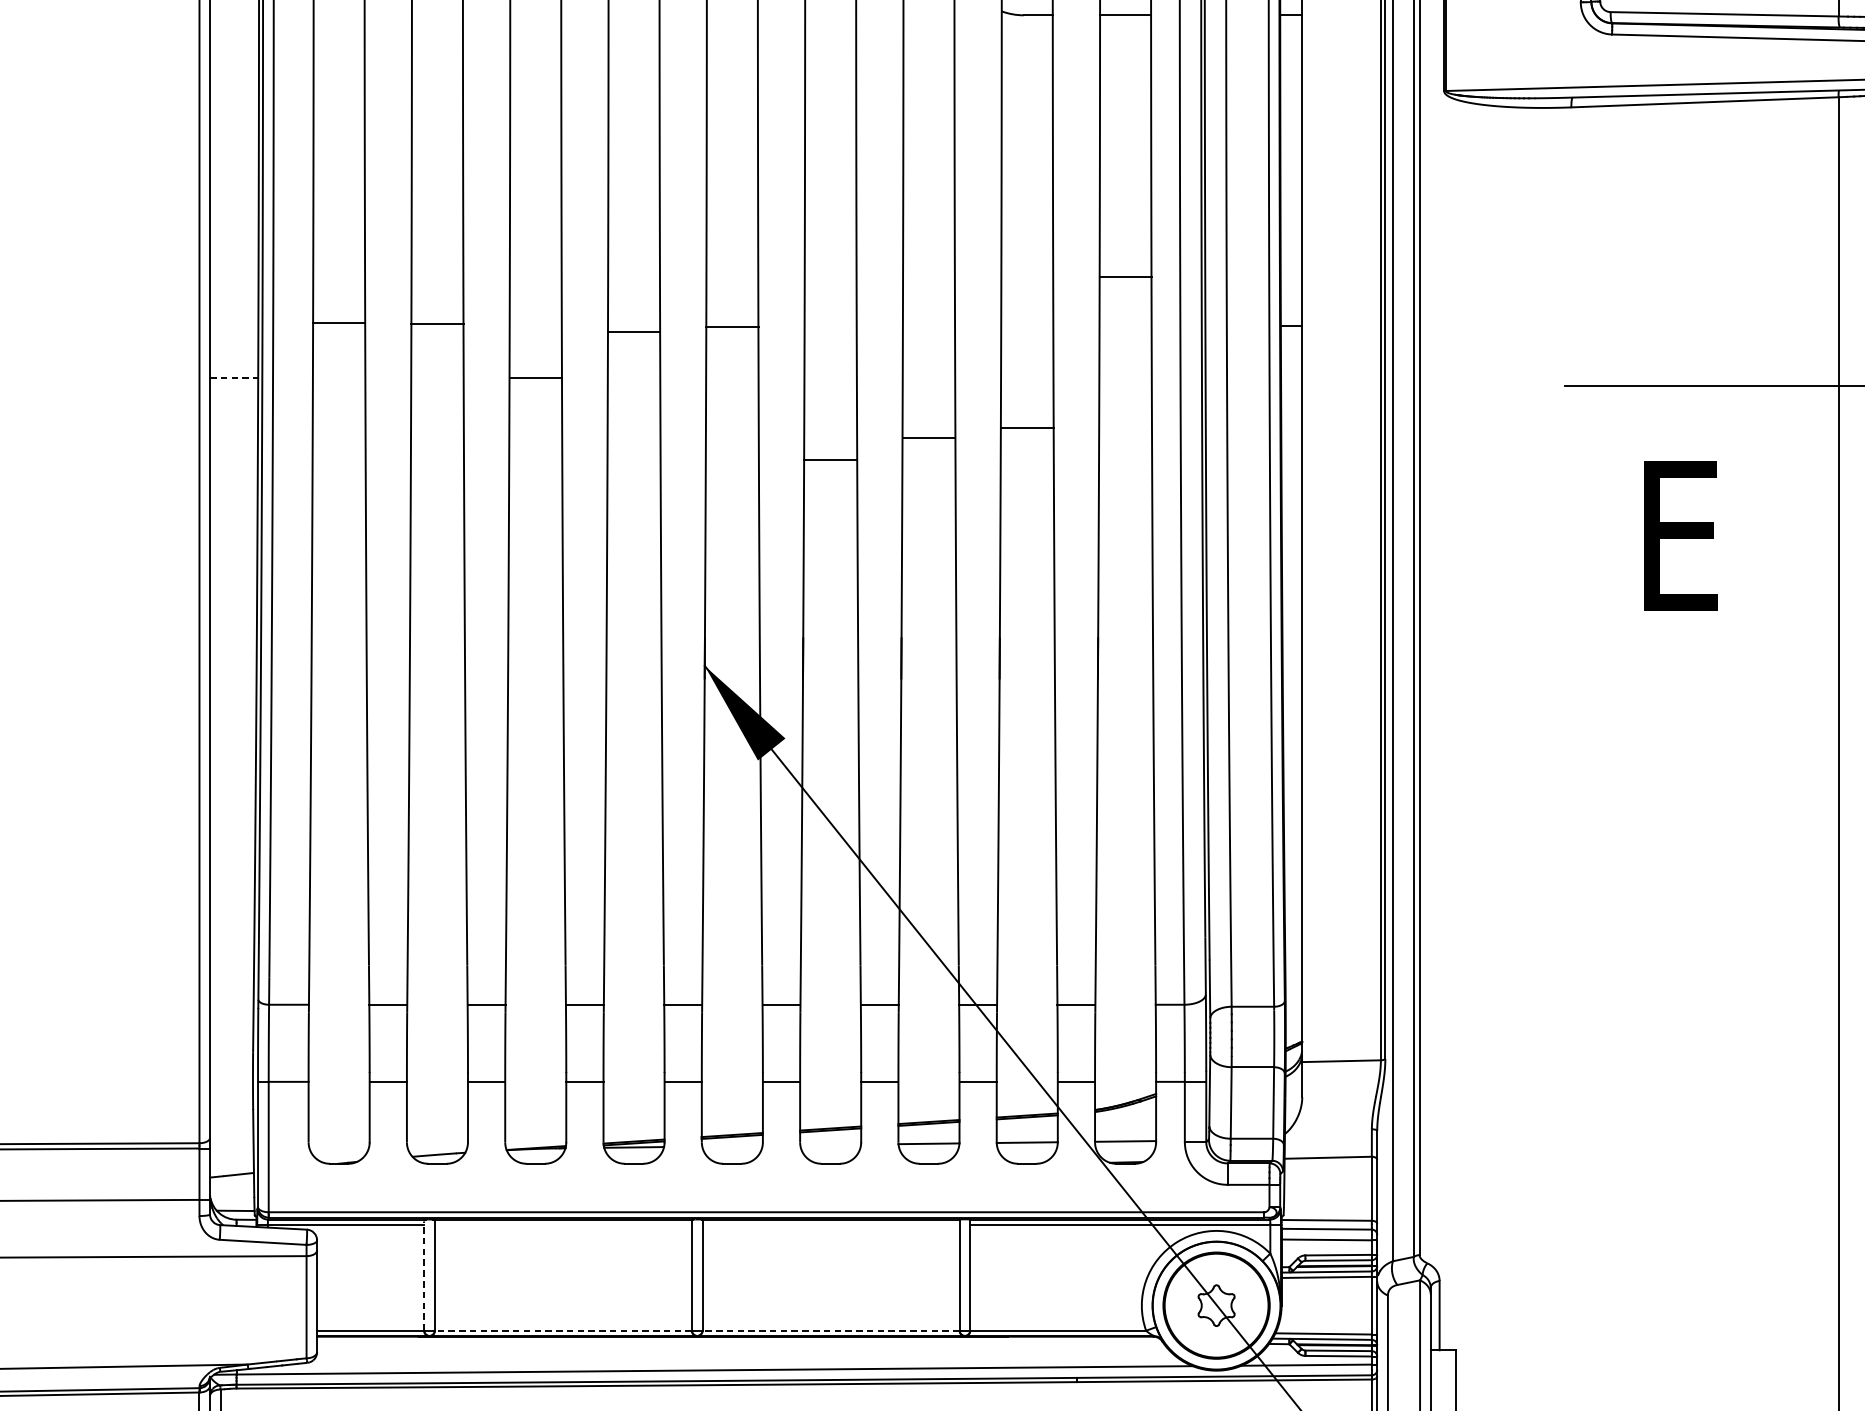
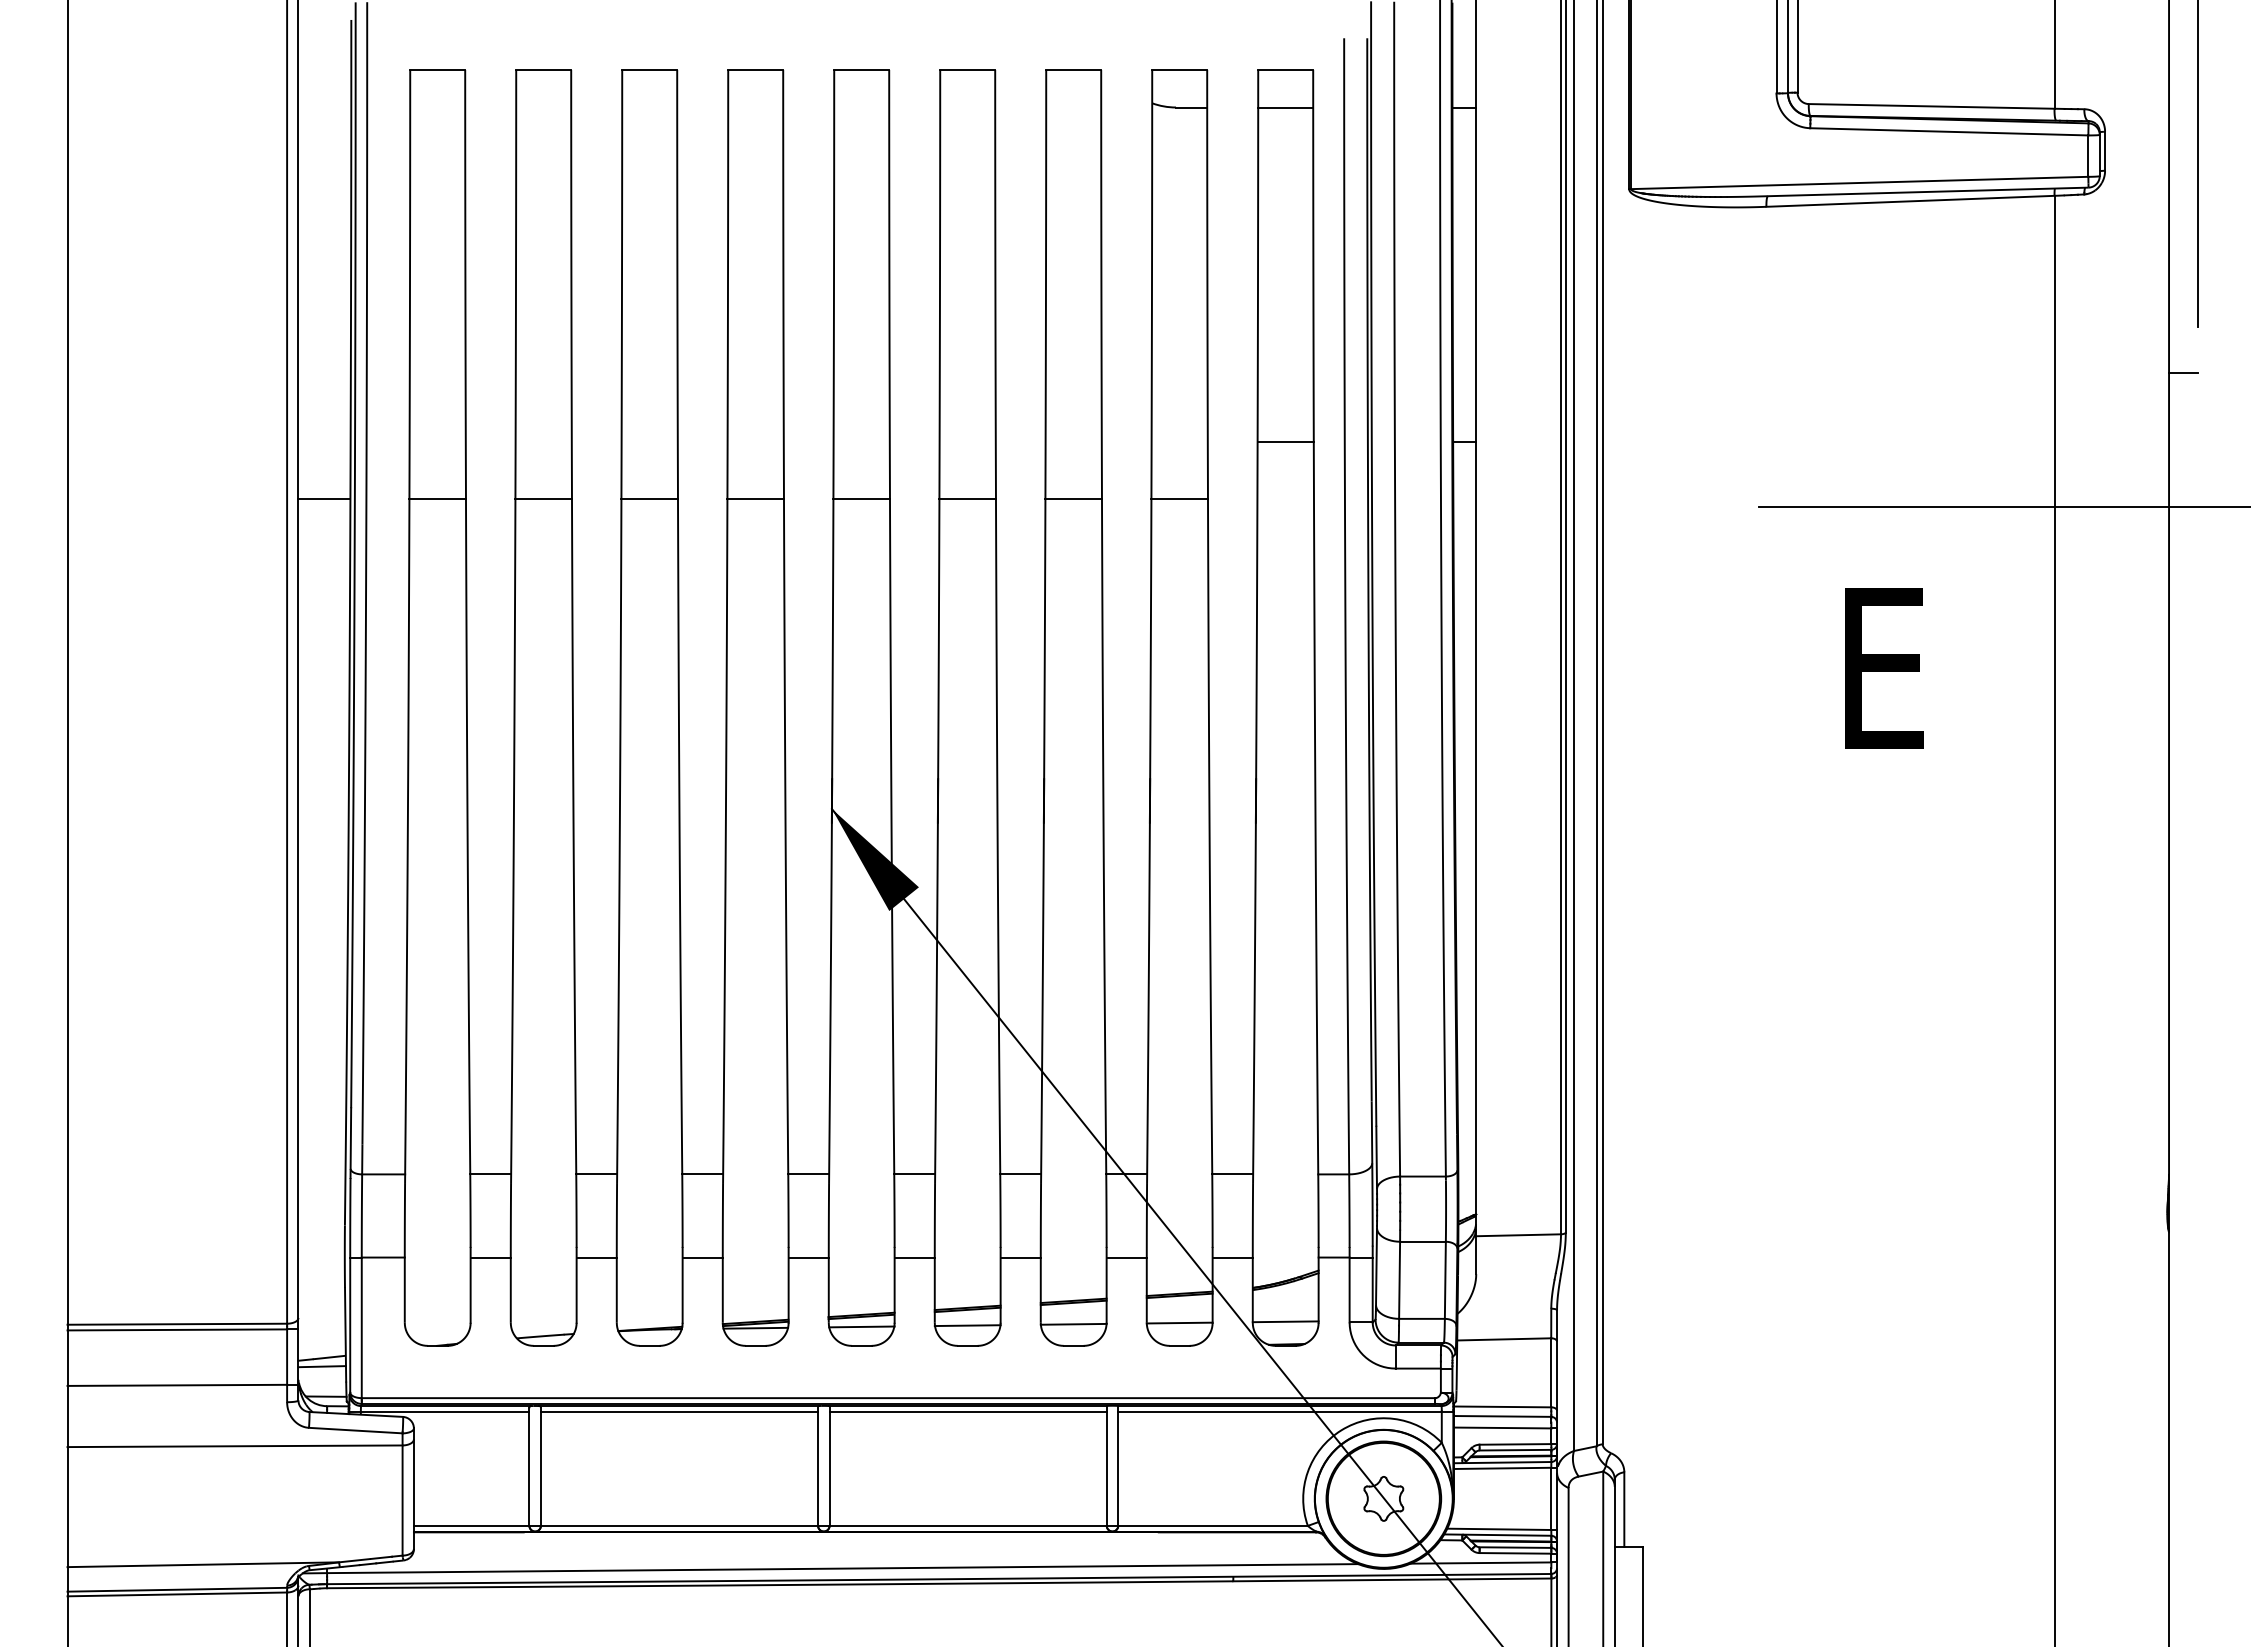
line: (1125, 276) -> (1285, 442), moved
line: (338, 322) -> (437, 498), moved
line: (437, 323) -> (543, 498), moved
line: (732, 326) -> (861, 498), moved
line: (633, 331) -> (755, 498), moved
line: (234, 377) -> (324, 498), dashed -> solid
line: (1027, 428) -> (1179, 498), moved
line: (928, 437) -> (1073, 498), moved
line: (830, 459) -> (967, 498), moved
line: (830, 1144) -> (967, 1325), added
line: (732, 1145) -> (861, 1326), added
line: (231, 1182) -> (321, 1366), added
line: (563, 1224) -> (679, 1411), added
line: (830, 1224) -> (967, 1411), added
line: (424, 1275) -> (529, 1466), dashed -> solid
line: (563, 1330) -> (679, 1525), dashed -> solid
line: (831, 1330) -> (968, 1525), dashed -> solid

